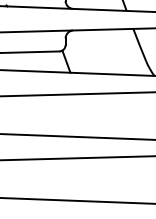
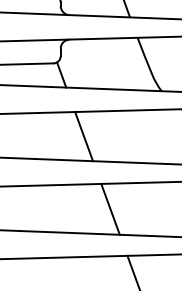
line: (86, 115) -> (84, 136), added
line: (109, 179) -> (110, 208), added

